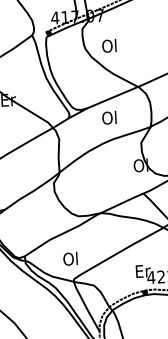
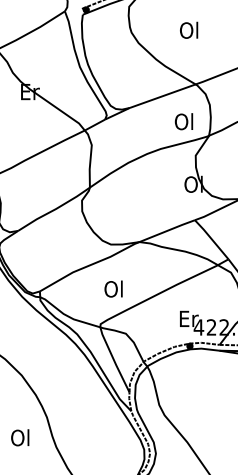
text: (109, 45) -> (189, 29), moved
text: (108, 117) -> (183, 121), moved
text: (70, 258) -> (113, 288), moved

